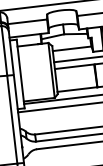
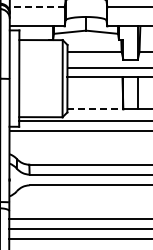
line: (27, 21) -> (36, 7), solid -> dashed
line: (77, 89) -> (95, 109), solid -> dashed

